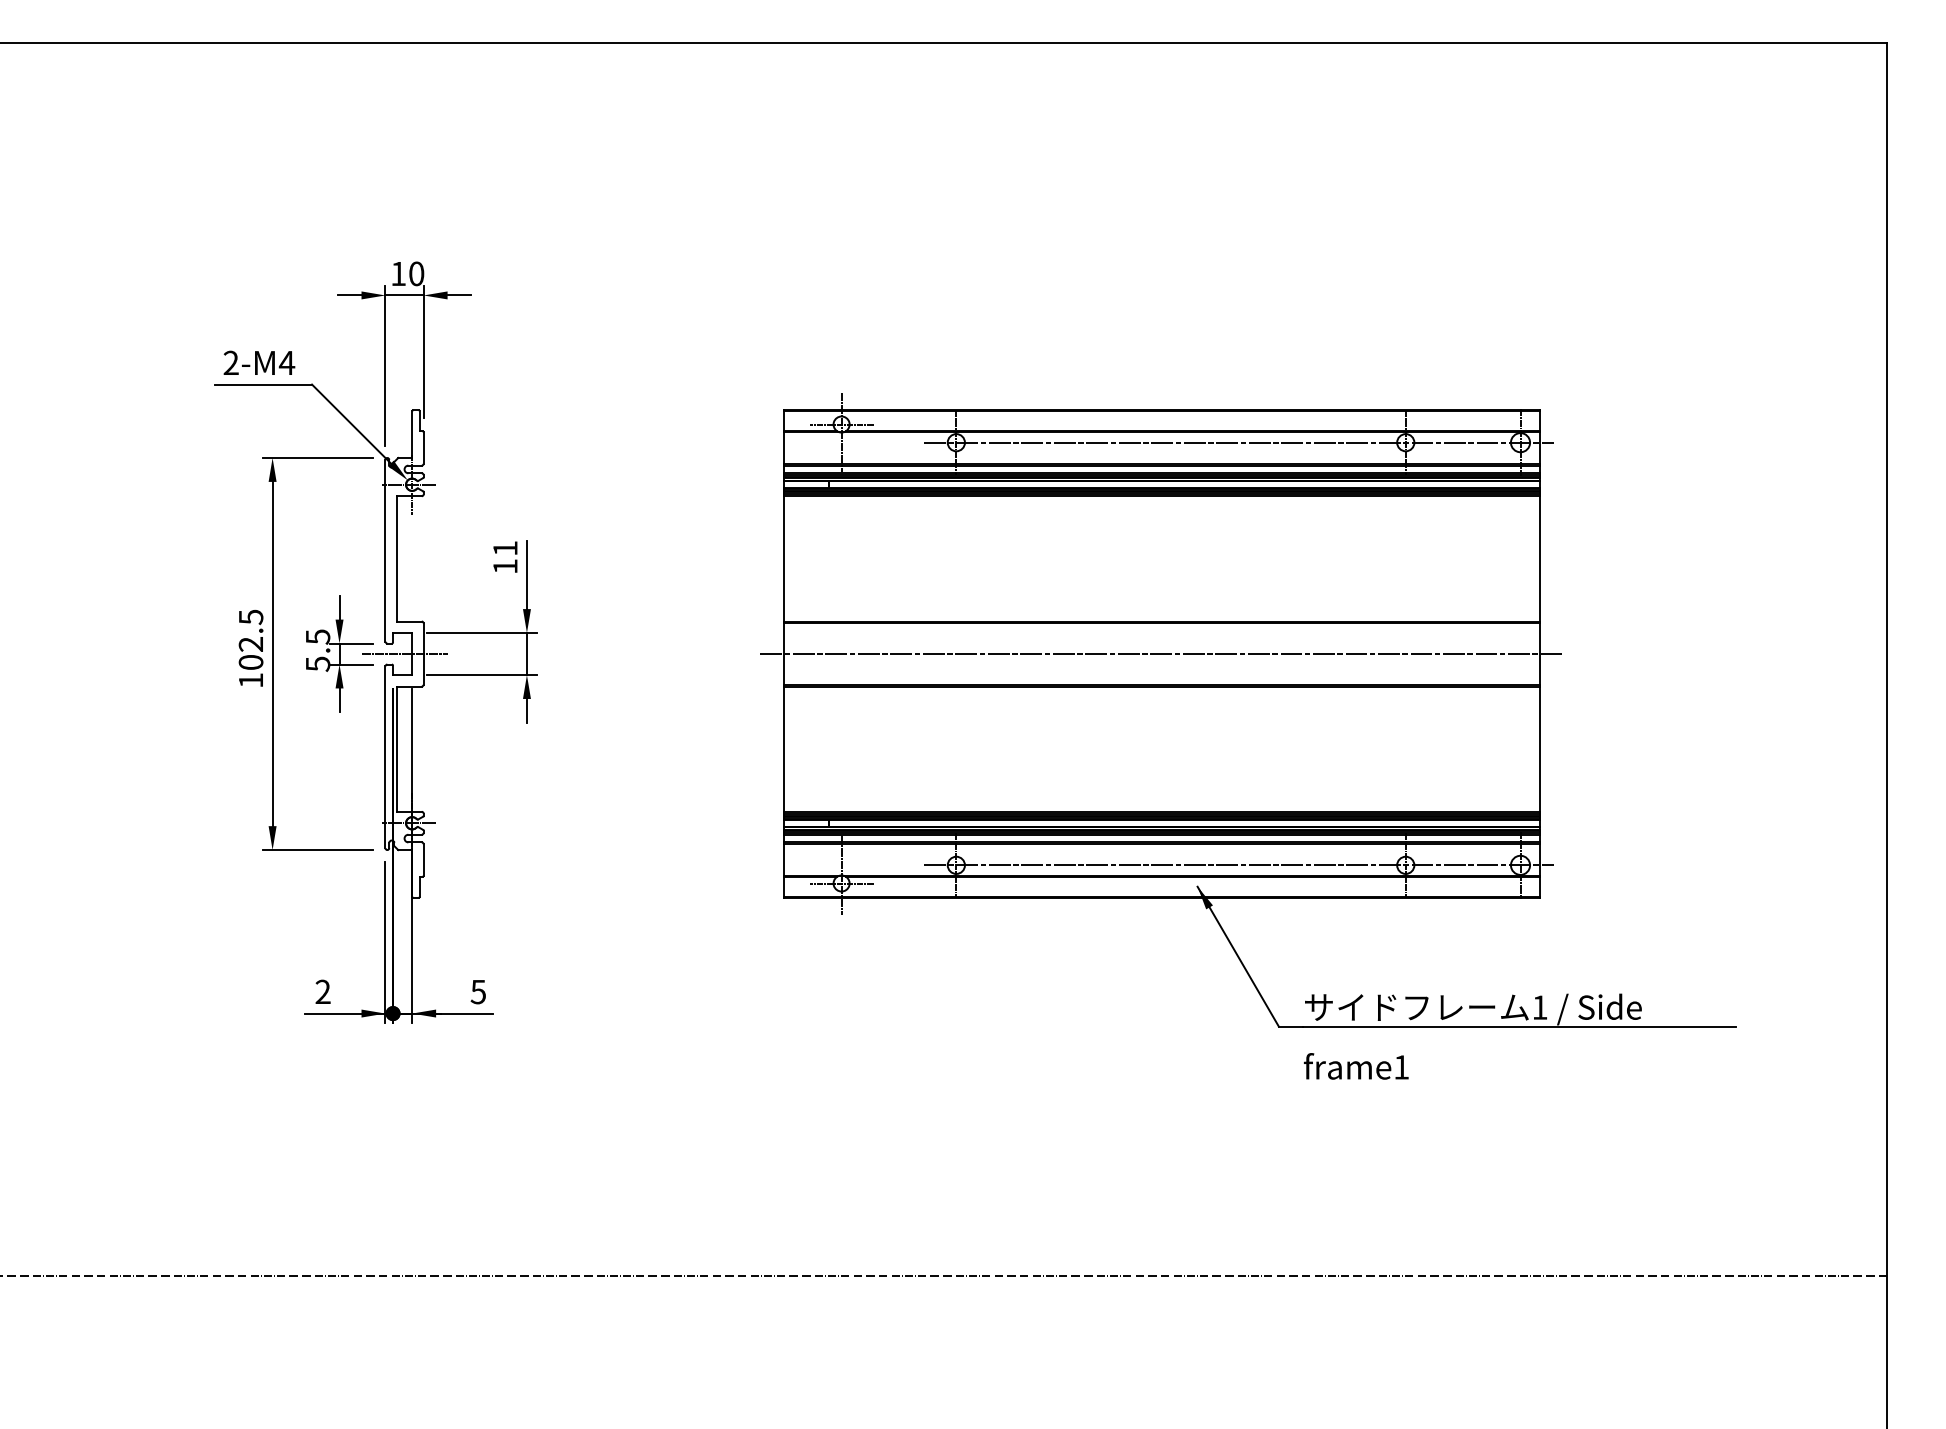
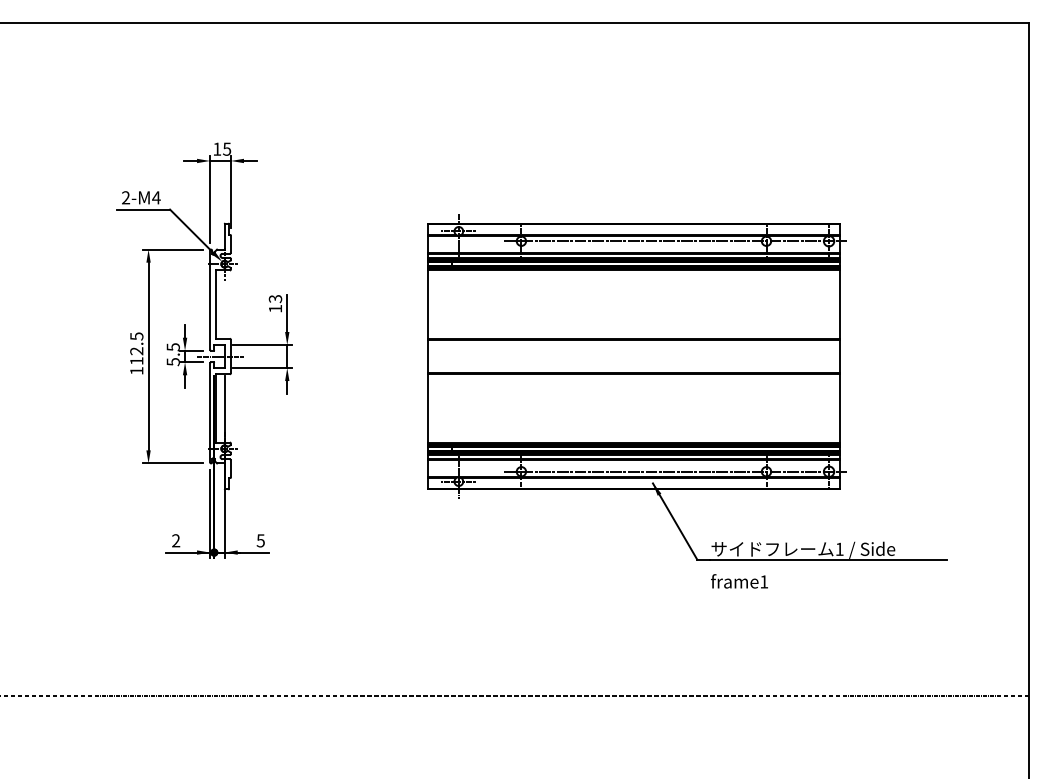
text: (417, 272) -> (227, 148), 10 -> 15
text: (505, 549) -> (275, 299), 11 -> 13
line: (1161, 653) -> (633, 356), removed
text: (250, 663) -> (136, 361), 102.5 -> 112.5

